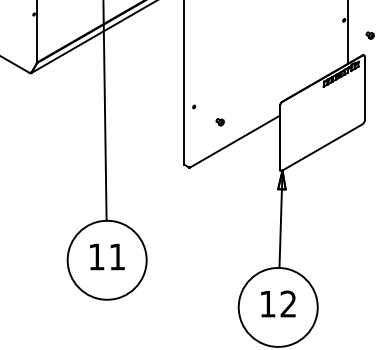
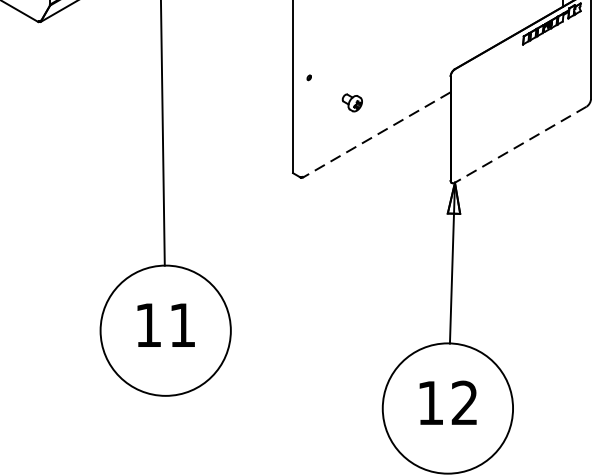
part: (219, 122) -> (351, 103), size x1.6
line: (235, 141) -> (377, 134), solid -> dashed
line: (321, 147) -> (519, 144), solid -> dashed

